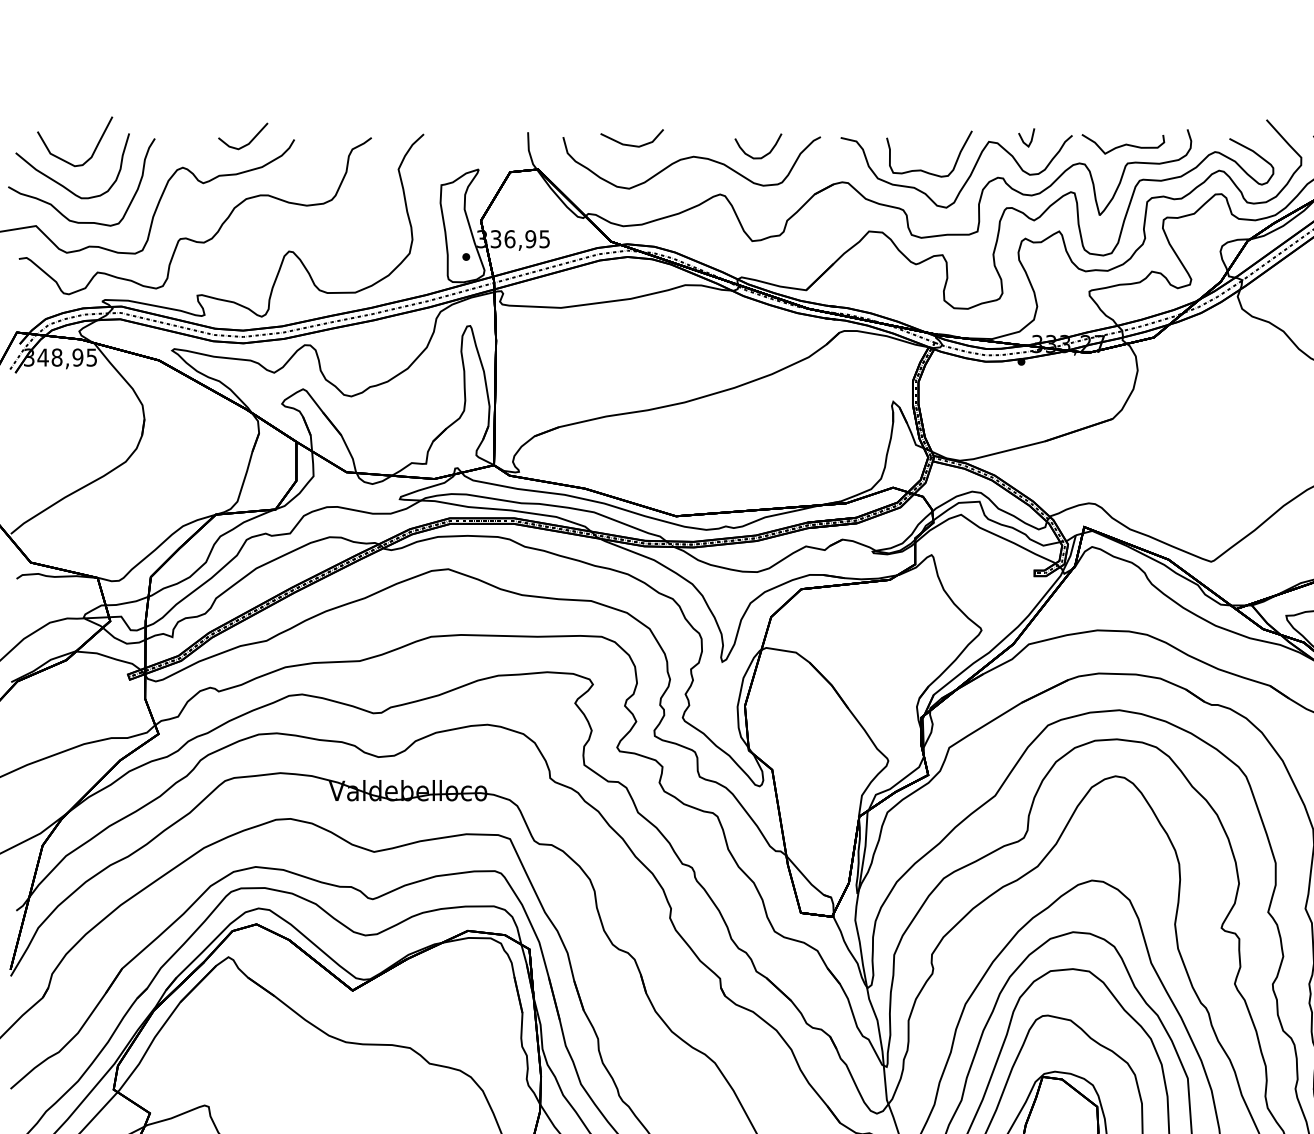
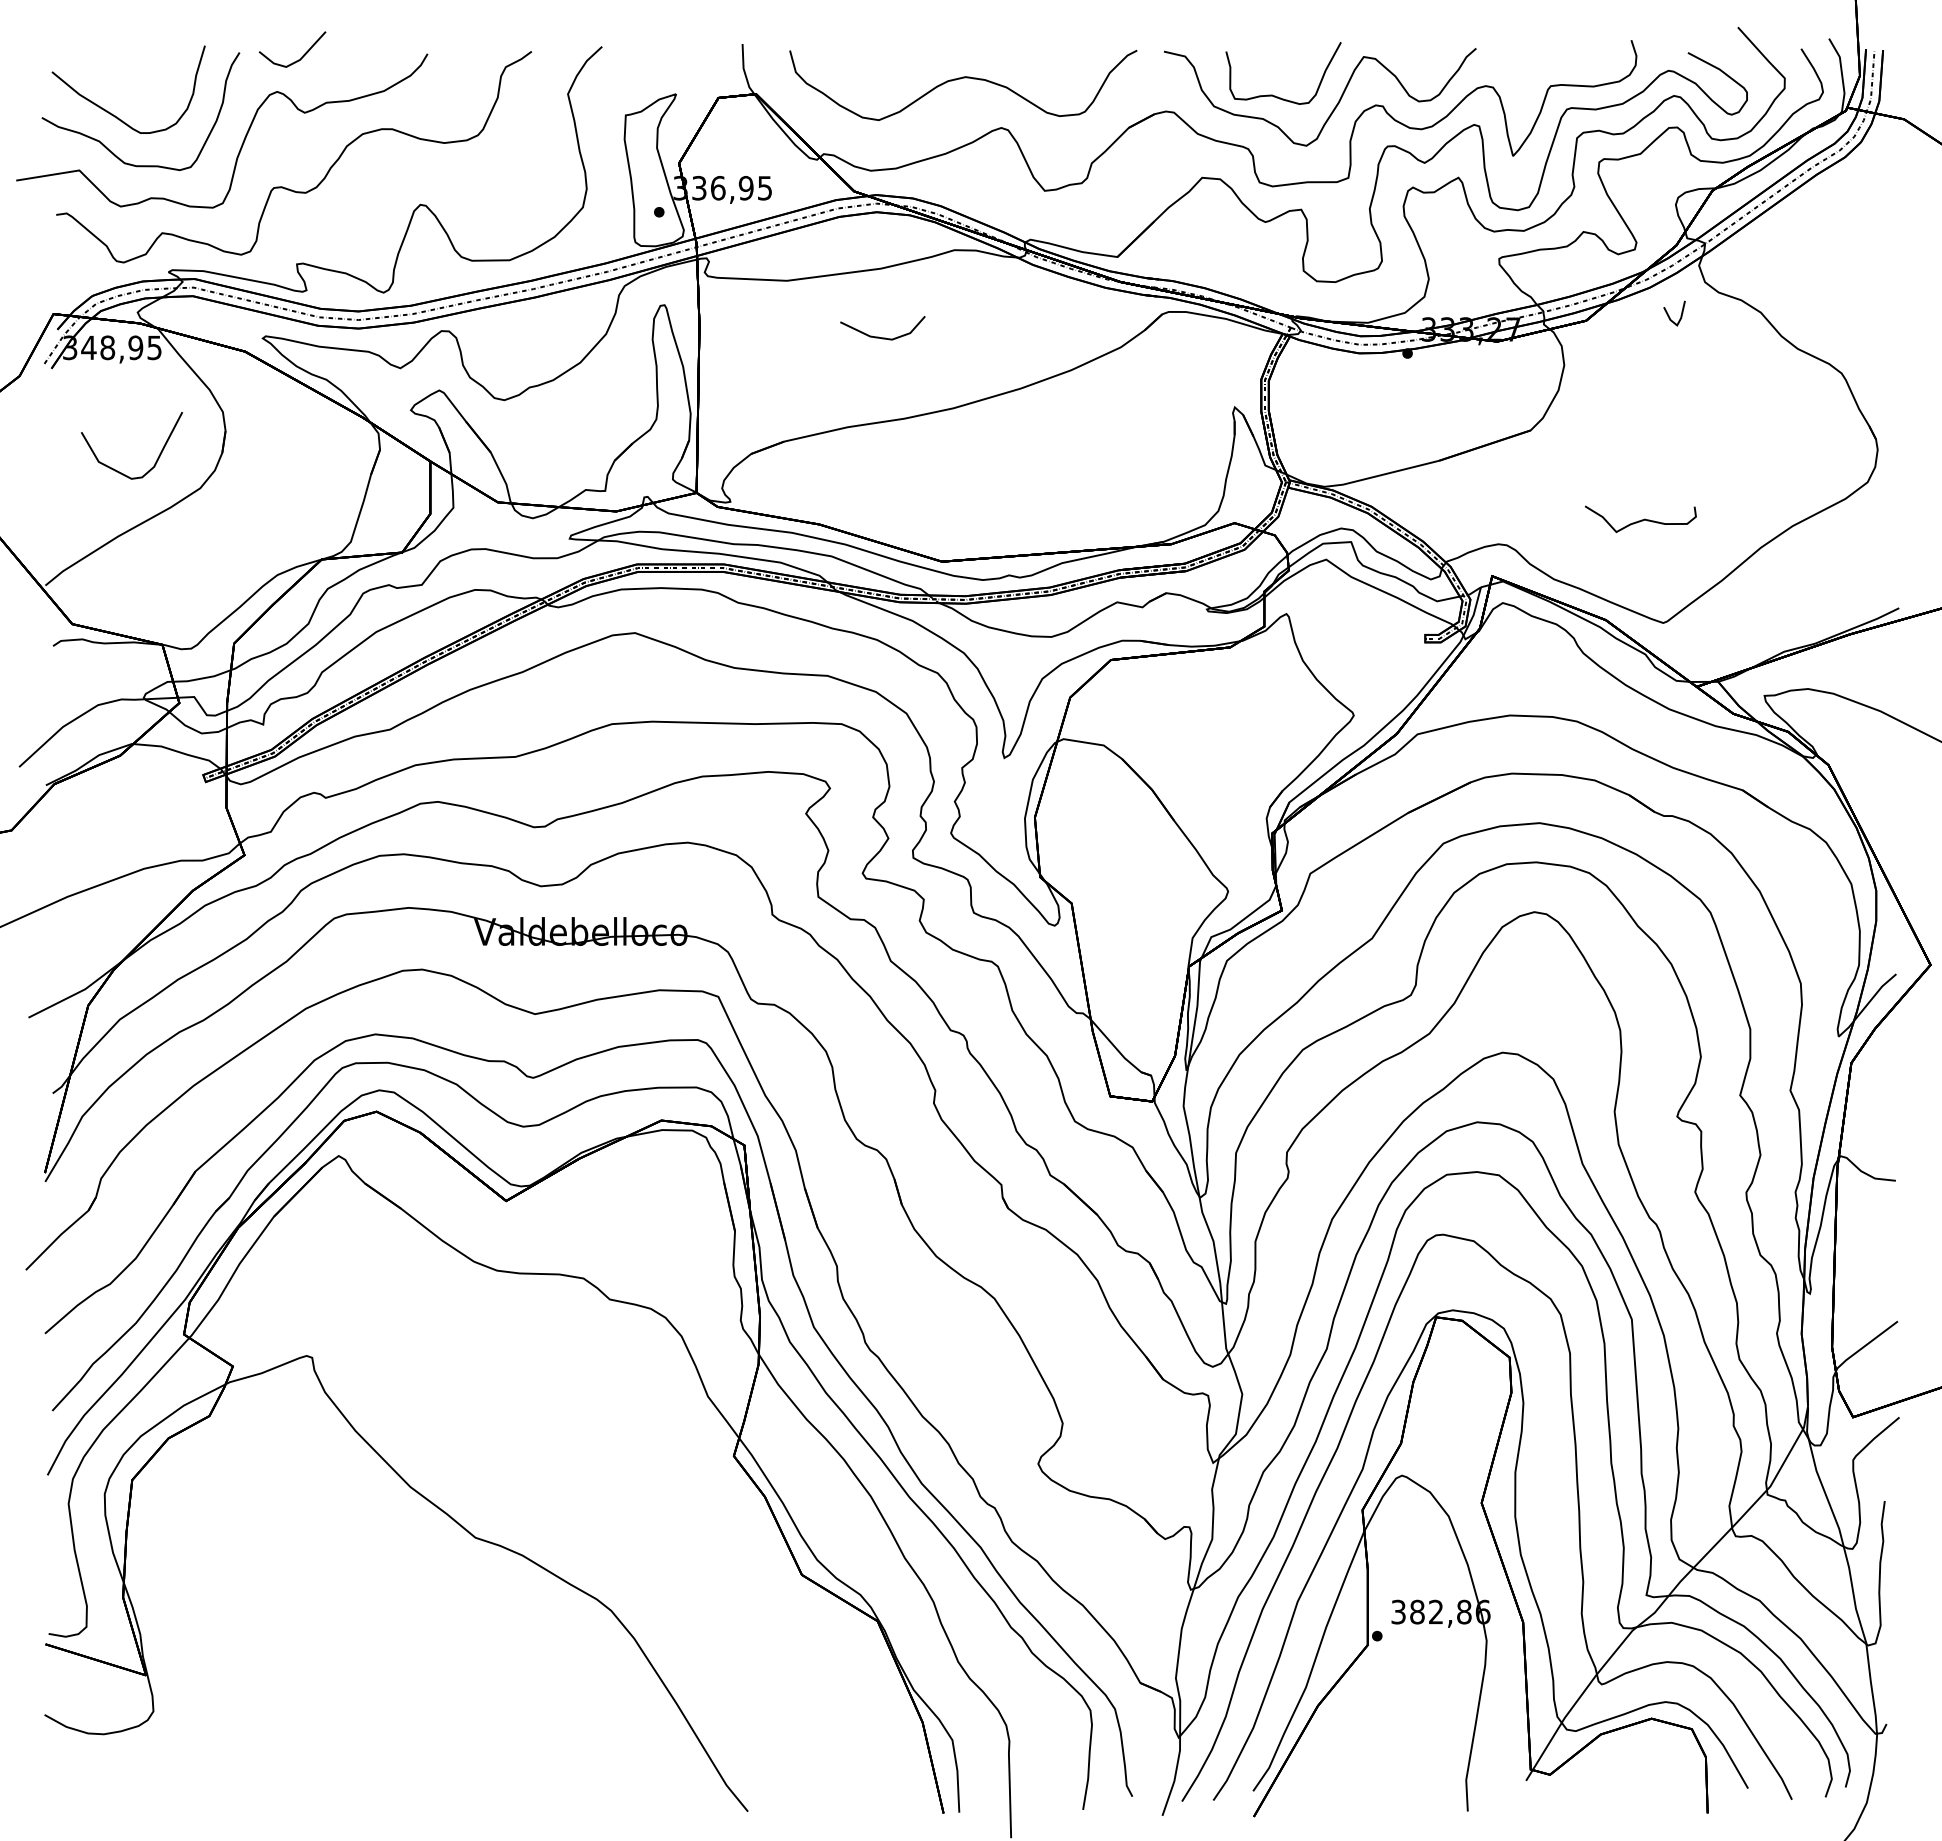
line: (1022, 139) -> (1669, 315), moved
line: (249, 141) -> (301, 56), moved
line: (628, 144) -> (878, 336), moved
curve: (1123, 144) -> (1641, 519), moved
curve: (94, 150) -> (157, 457), moved
curve: (763, 155) -> (1060, 75), removed

